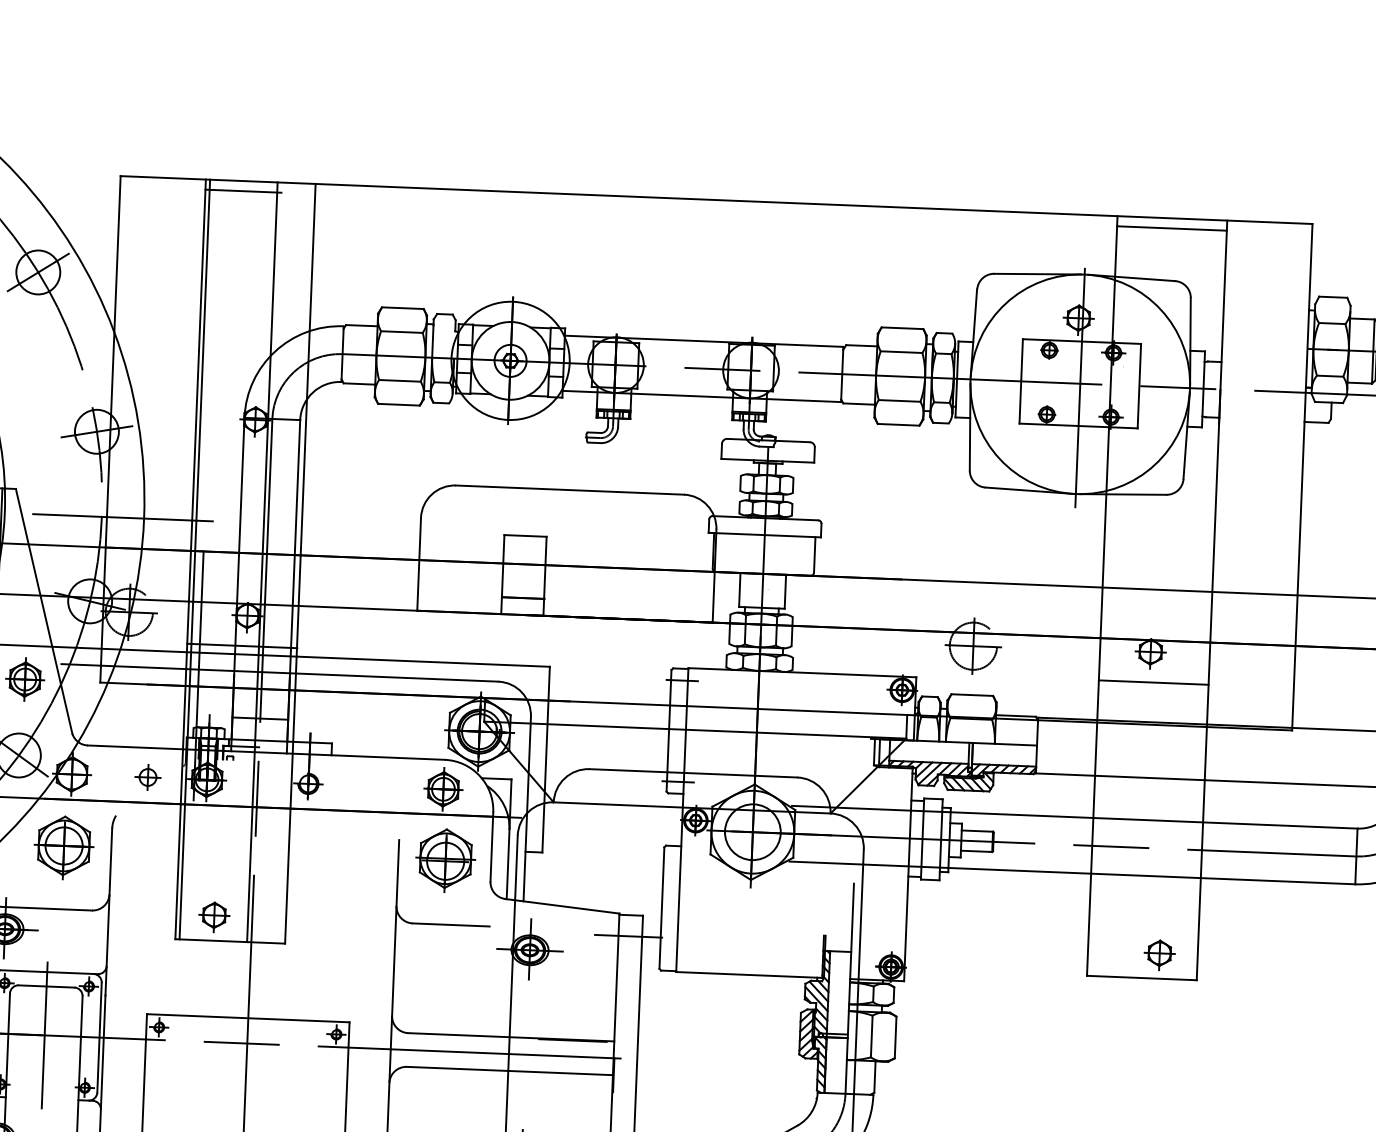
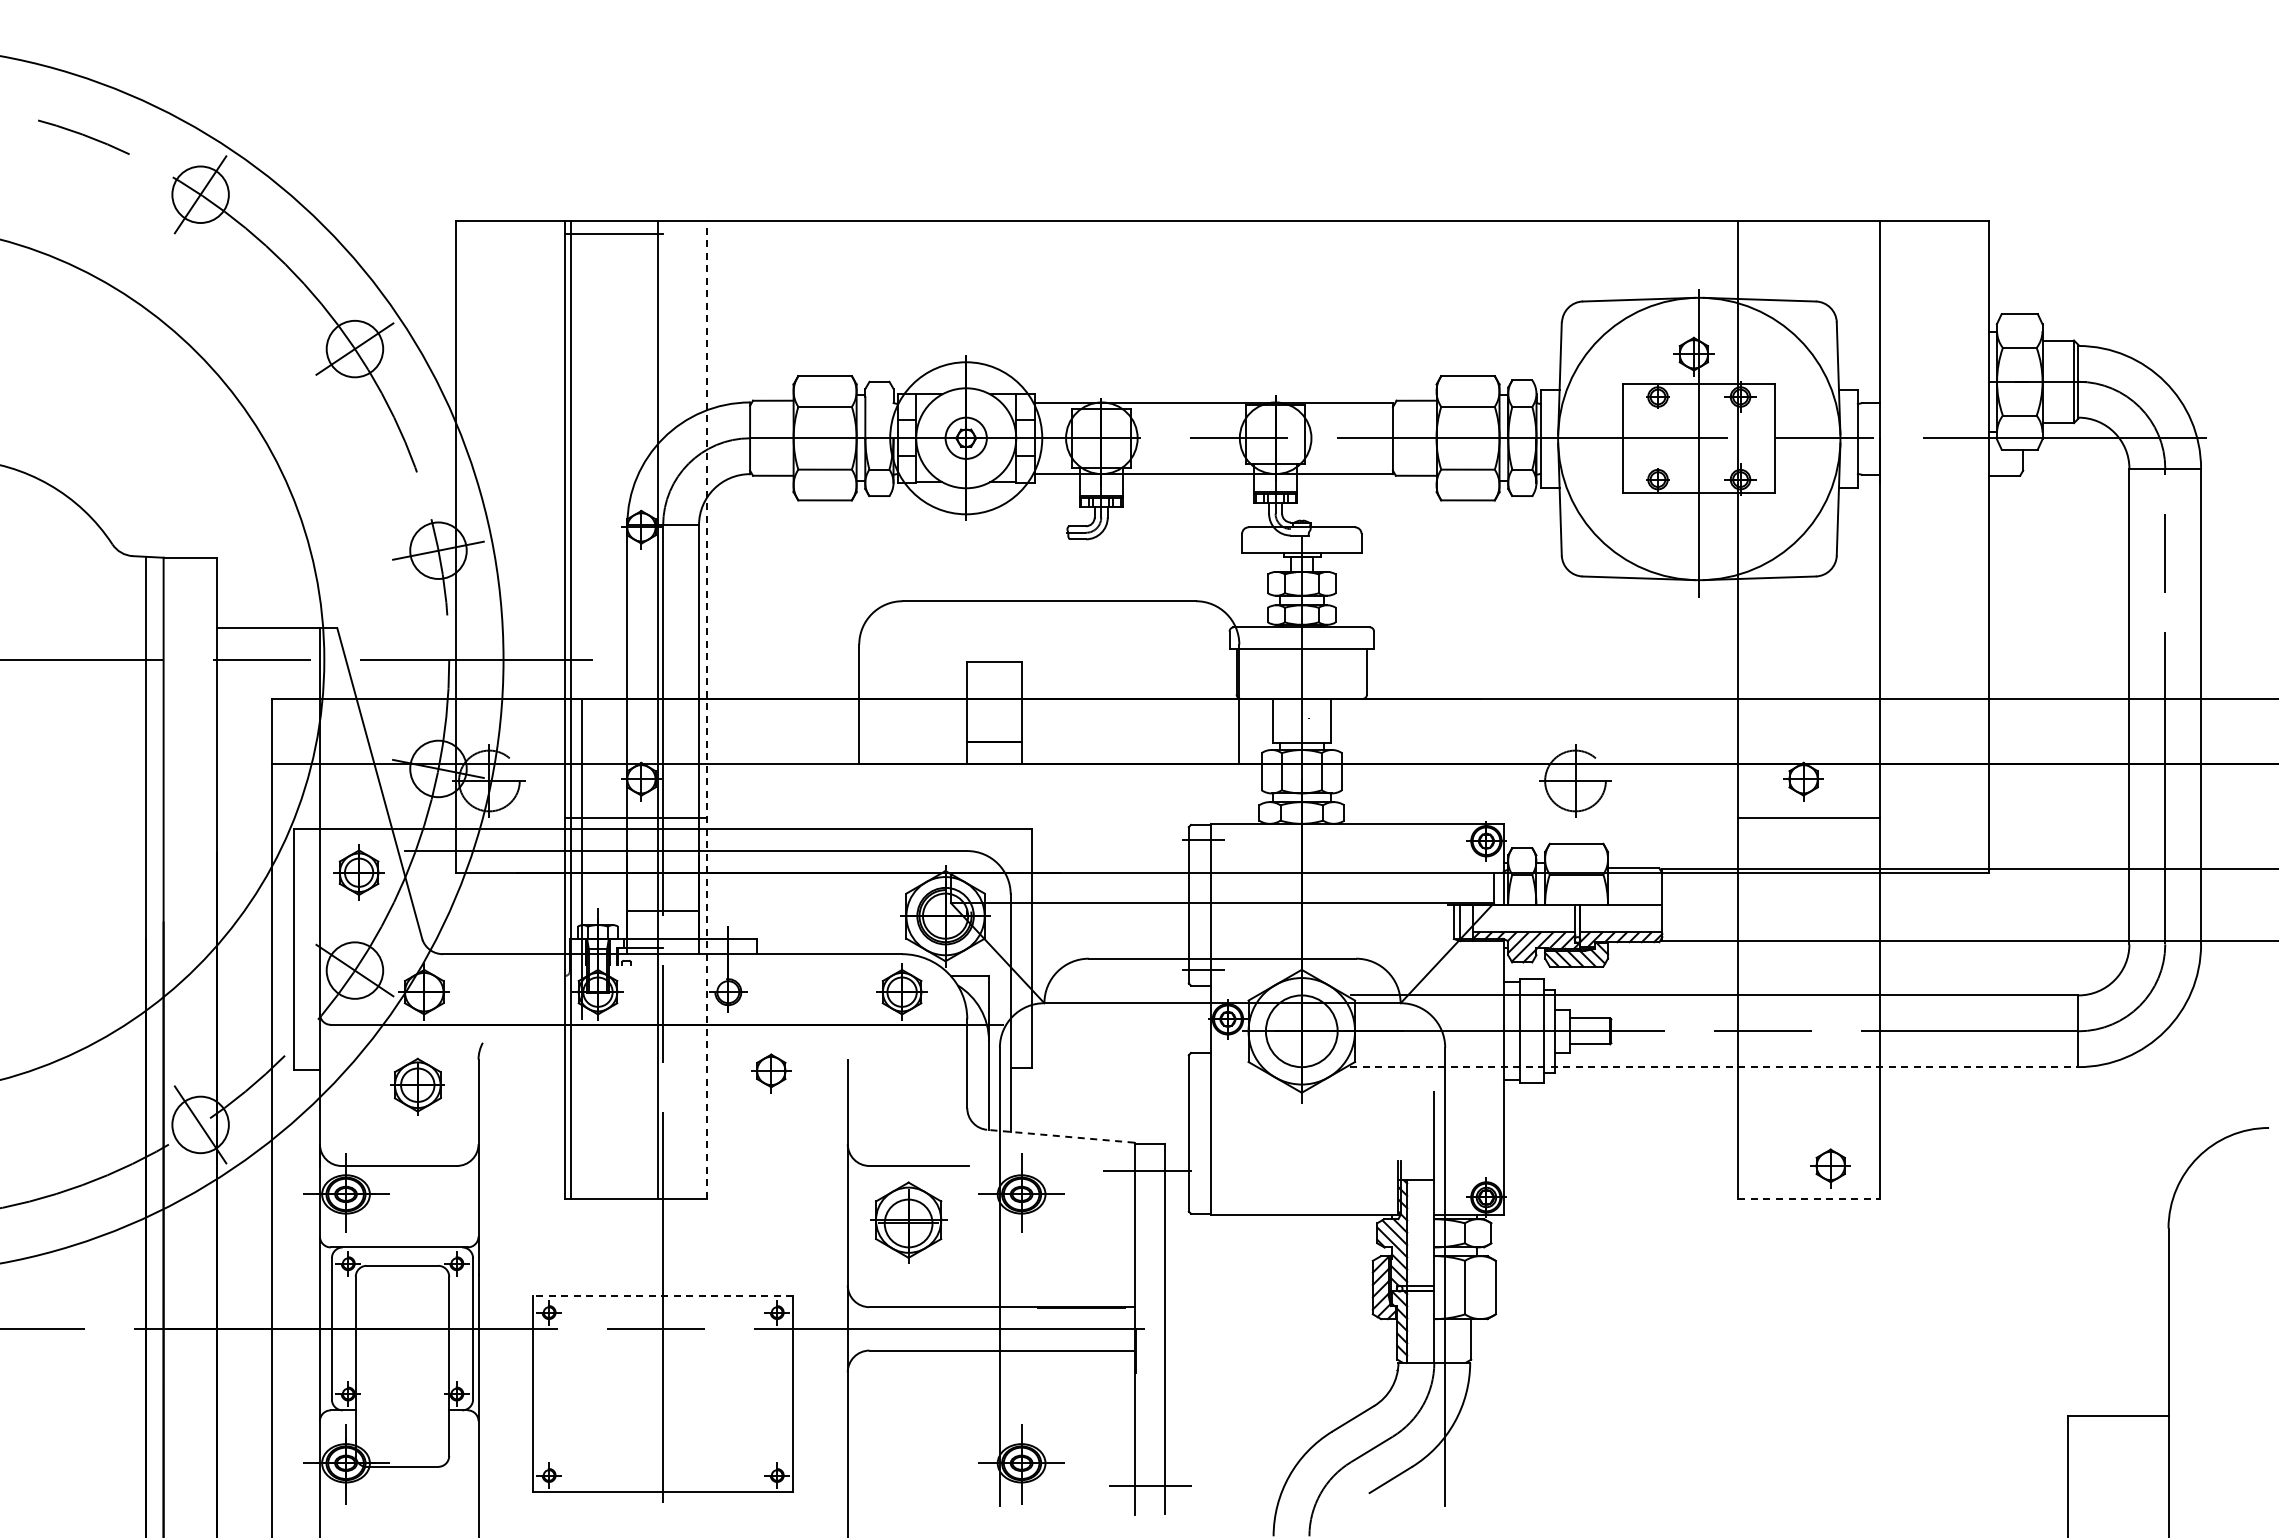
line: (1171, 228) -> (1808, 234), removed
line: (300, 563) -> (706, 709), solid -> dashed
part: (147, 777) -> (521, 992), removed
part: (63, 847) -> (417, 1086), size x0.7
part: (445, 860) -> (908, 1222), moved
line: (1072, 873) -> (1714, 1067), solid -> dashed
line: (562, 906) -> (1060, 1136), solid -> dashed
part: (214, 917) -> (771, 1073), moved
line: (1142, 978) -> (1809, 1198), solid -> dashed
line: (247, 1018) -> (662, 1296), solid -> dashed
line: (44, 1035) -> (402, 1328), removed

